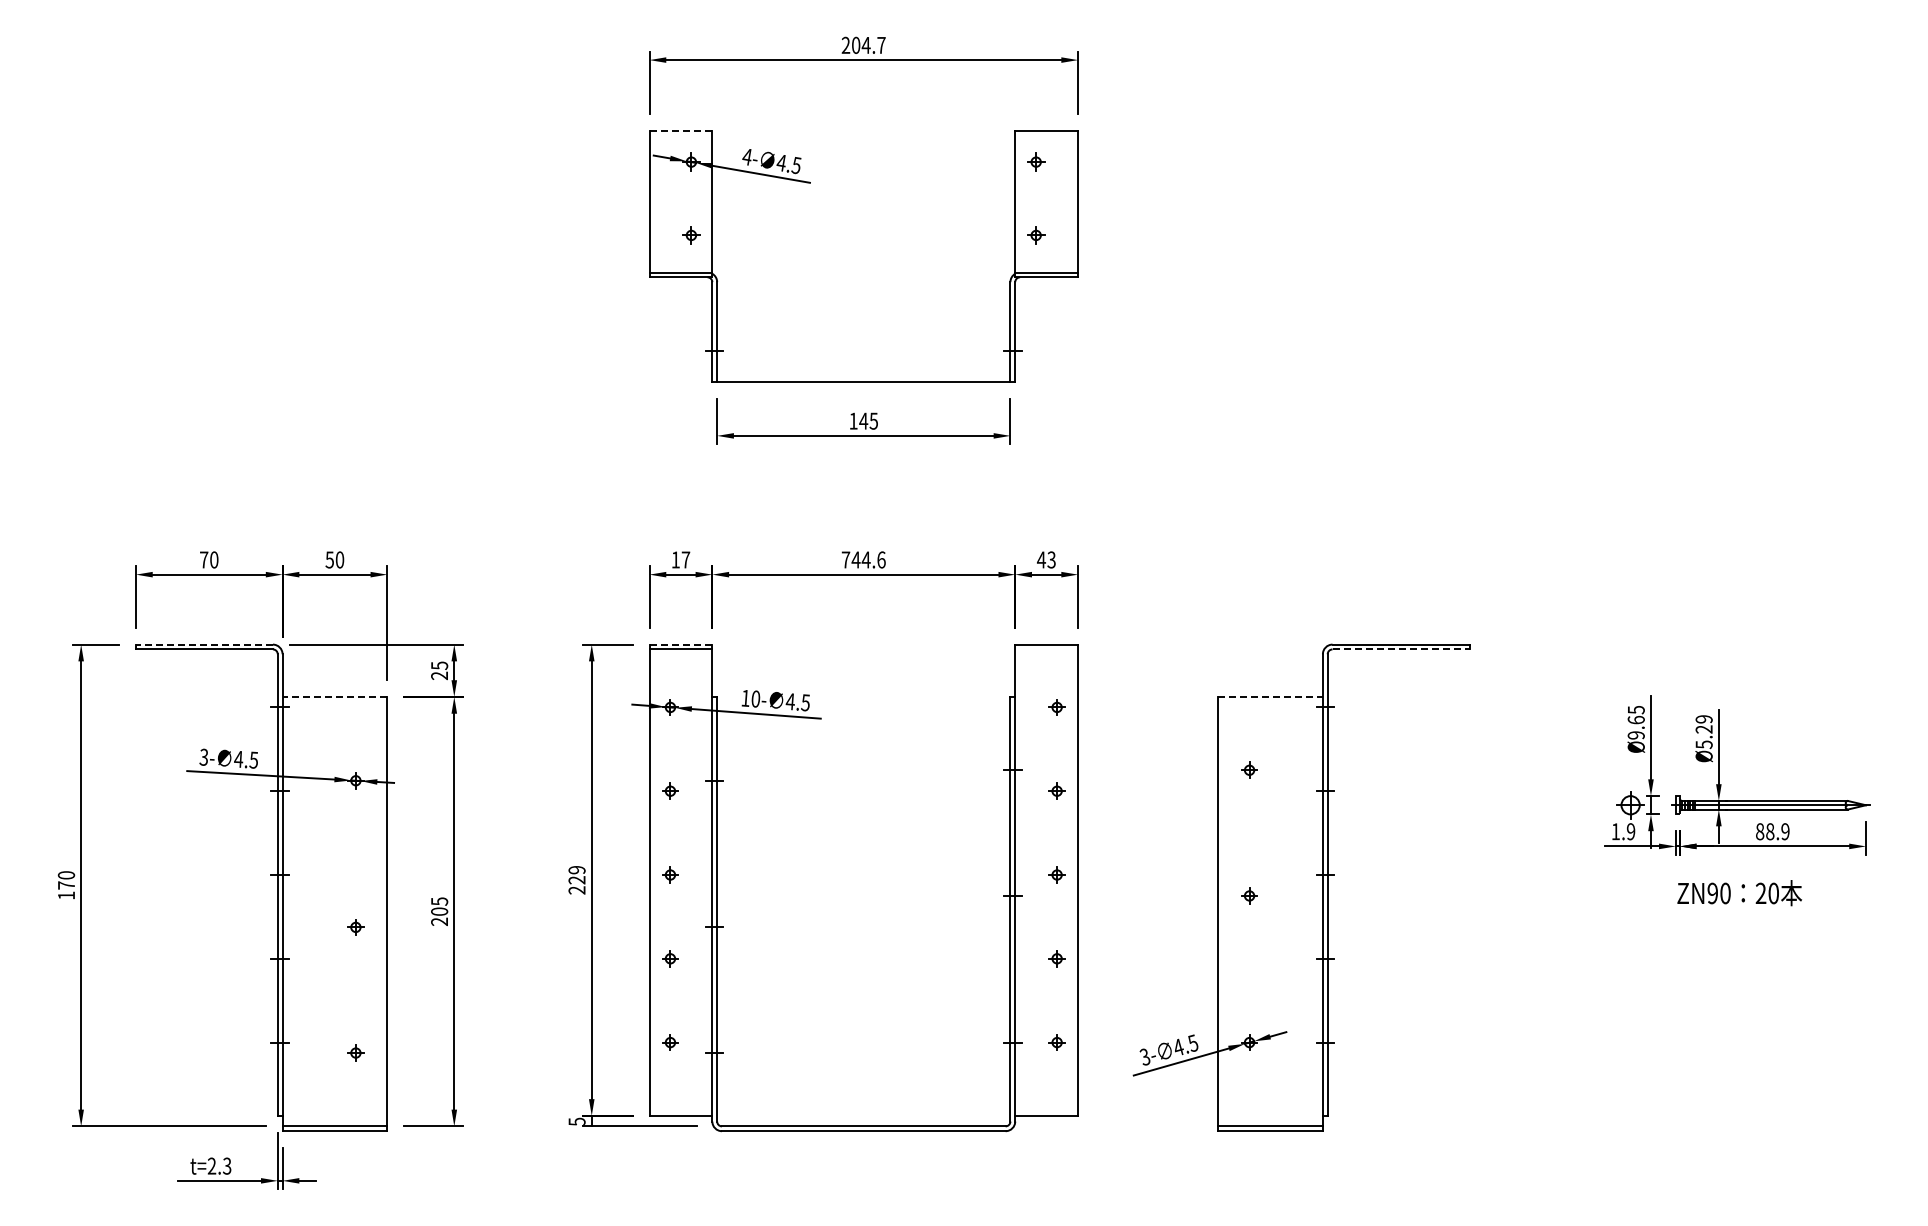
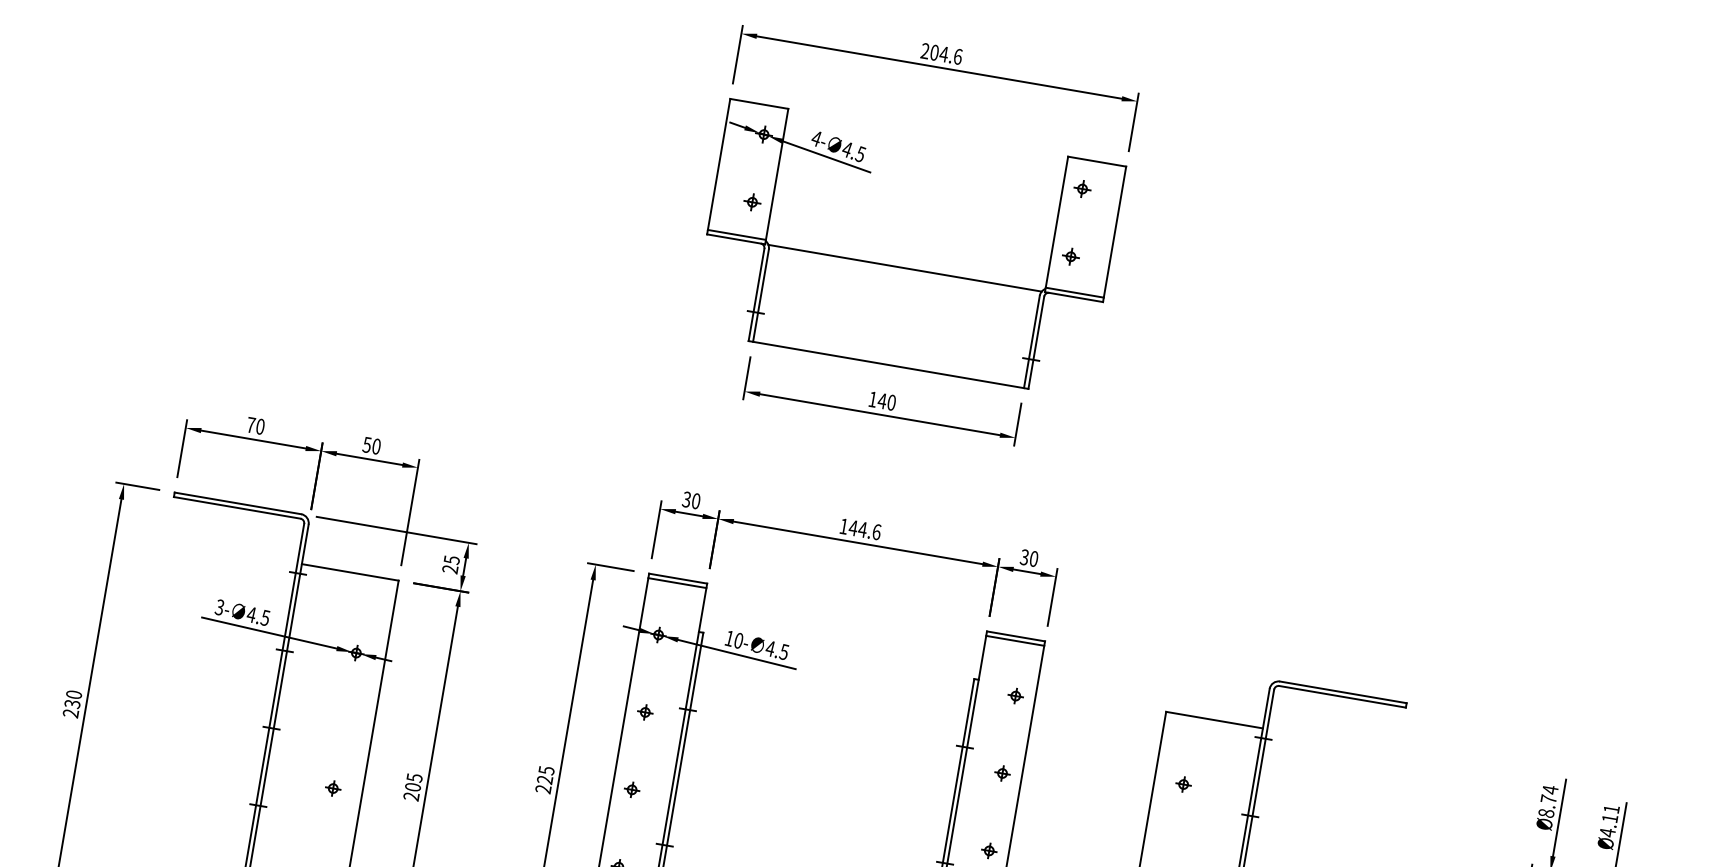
text: (881, 44) -> (958, 55), 204.7 -> 204.6
line: (681, 130) -> (759, 103), dashed -> solid
line: (863, 277) -> (904, 268), added
text: (873, 420) -> (891, 402), 145 -> 140
text: (680, 559) -> (691, 499), 17 -> 30
text: (845, 559) -> (843, 526), 744.6 -> 144.6
text: (1046, 559) -> (1029, 557), 43 -> 30
line: (203, 644) -> (237, 503), dashed -> solid
line: (681, 644) -> (678, 578), dashed -> solid
line: (1046, 649) -> (1015, 640), added
line: (1401, 649) -> (1343, 696), dashed -> solid
line: (334, 696) -> (349, 571), dashed -> solid
line: (1271, 696) -> (1215, 719), dashed -> solid
text: (1635, 722) -> (1547, 801), Ø9.65 -> Ø8.74
text: (1703, 732) -> (1608, 821), Ø5.29 -> Ø4.11
text: (576, 870) -> (546, 770), 229 -> 225
text: (66, 890) -> (71, 708), 170 -> 230

